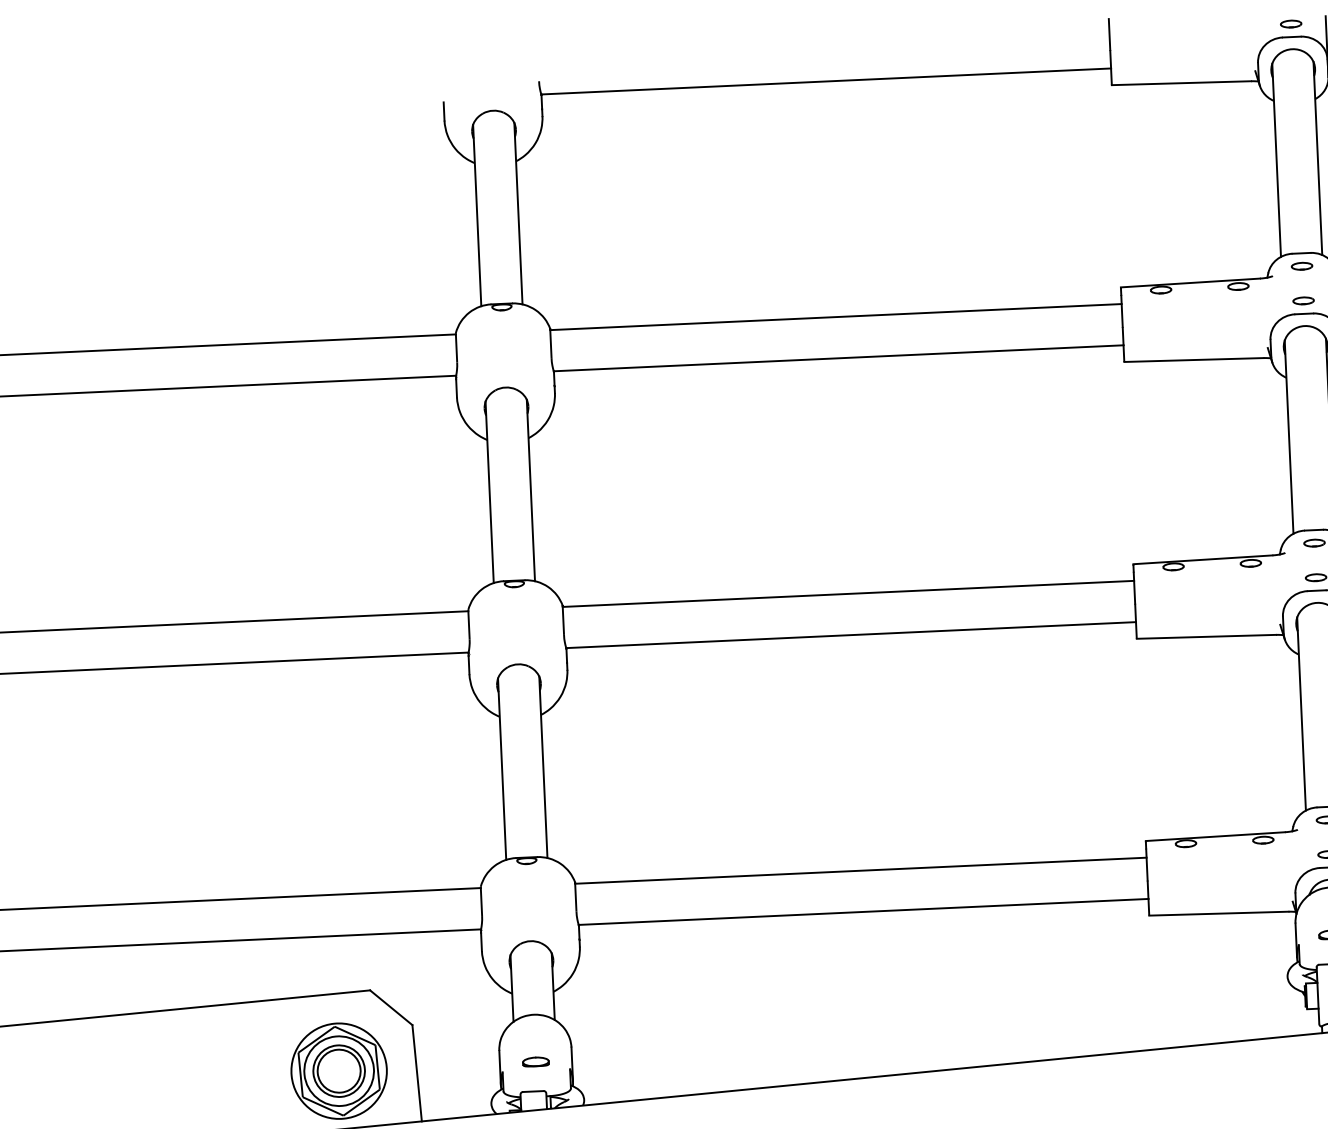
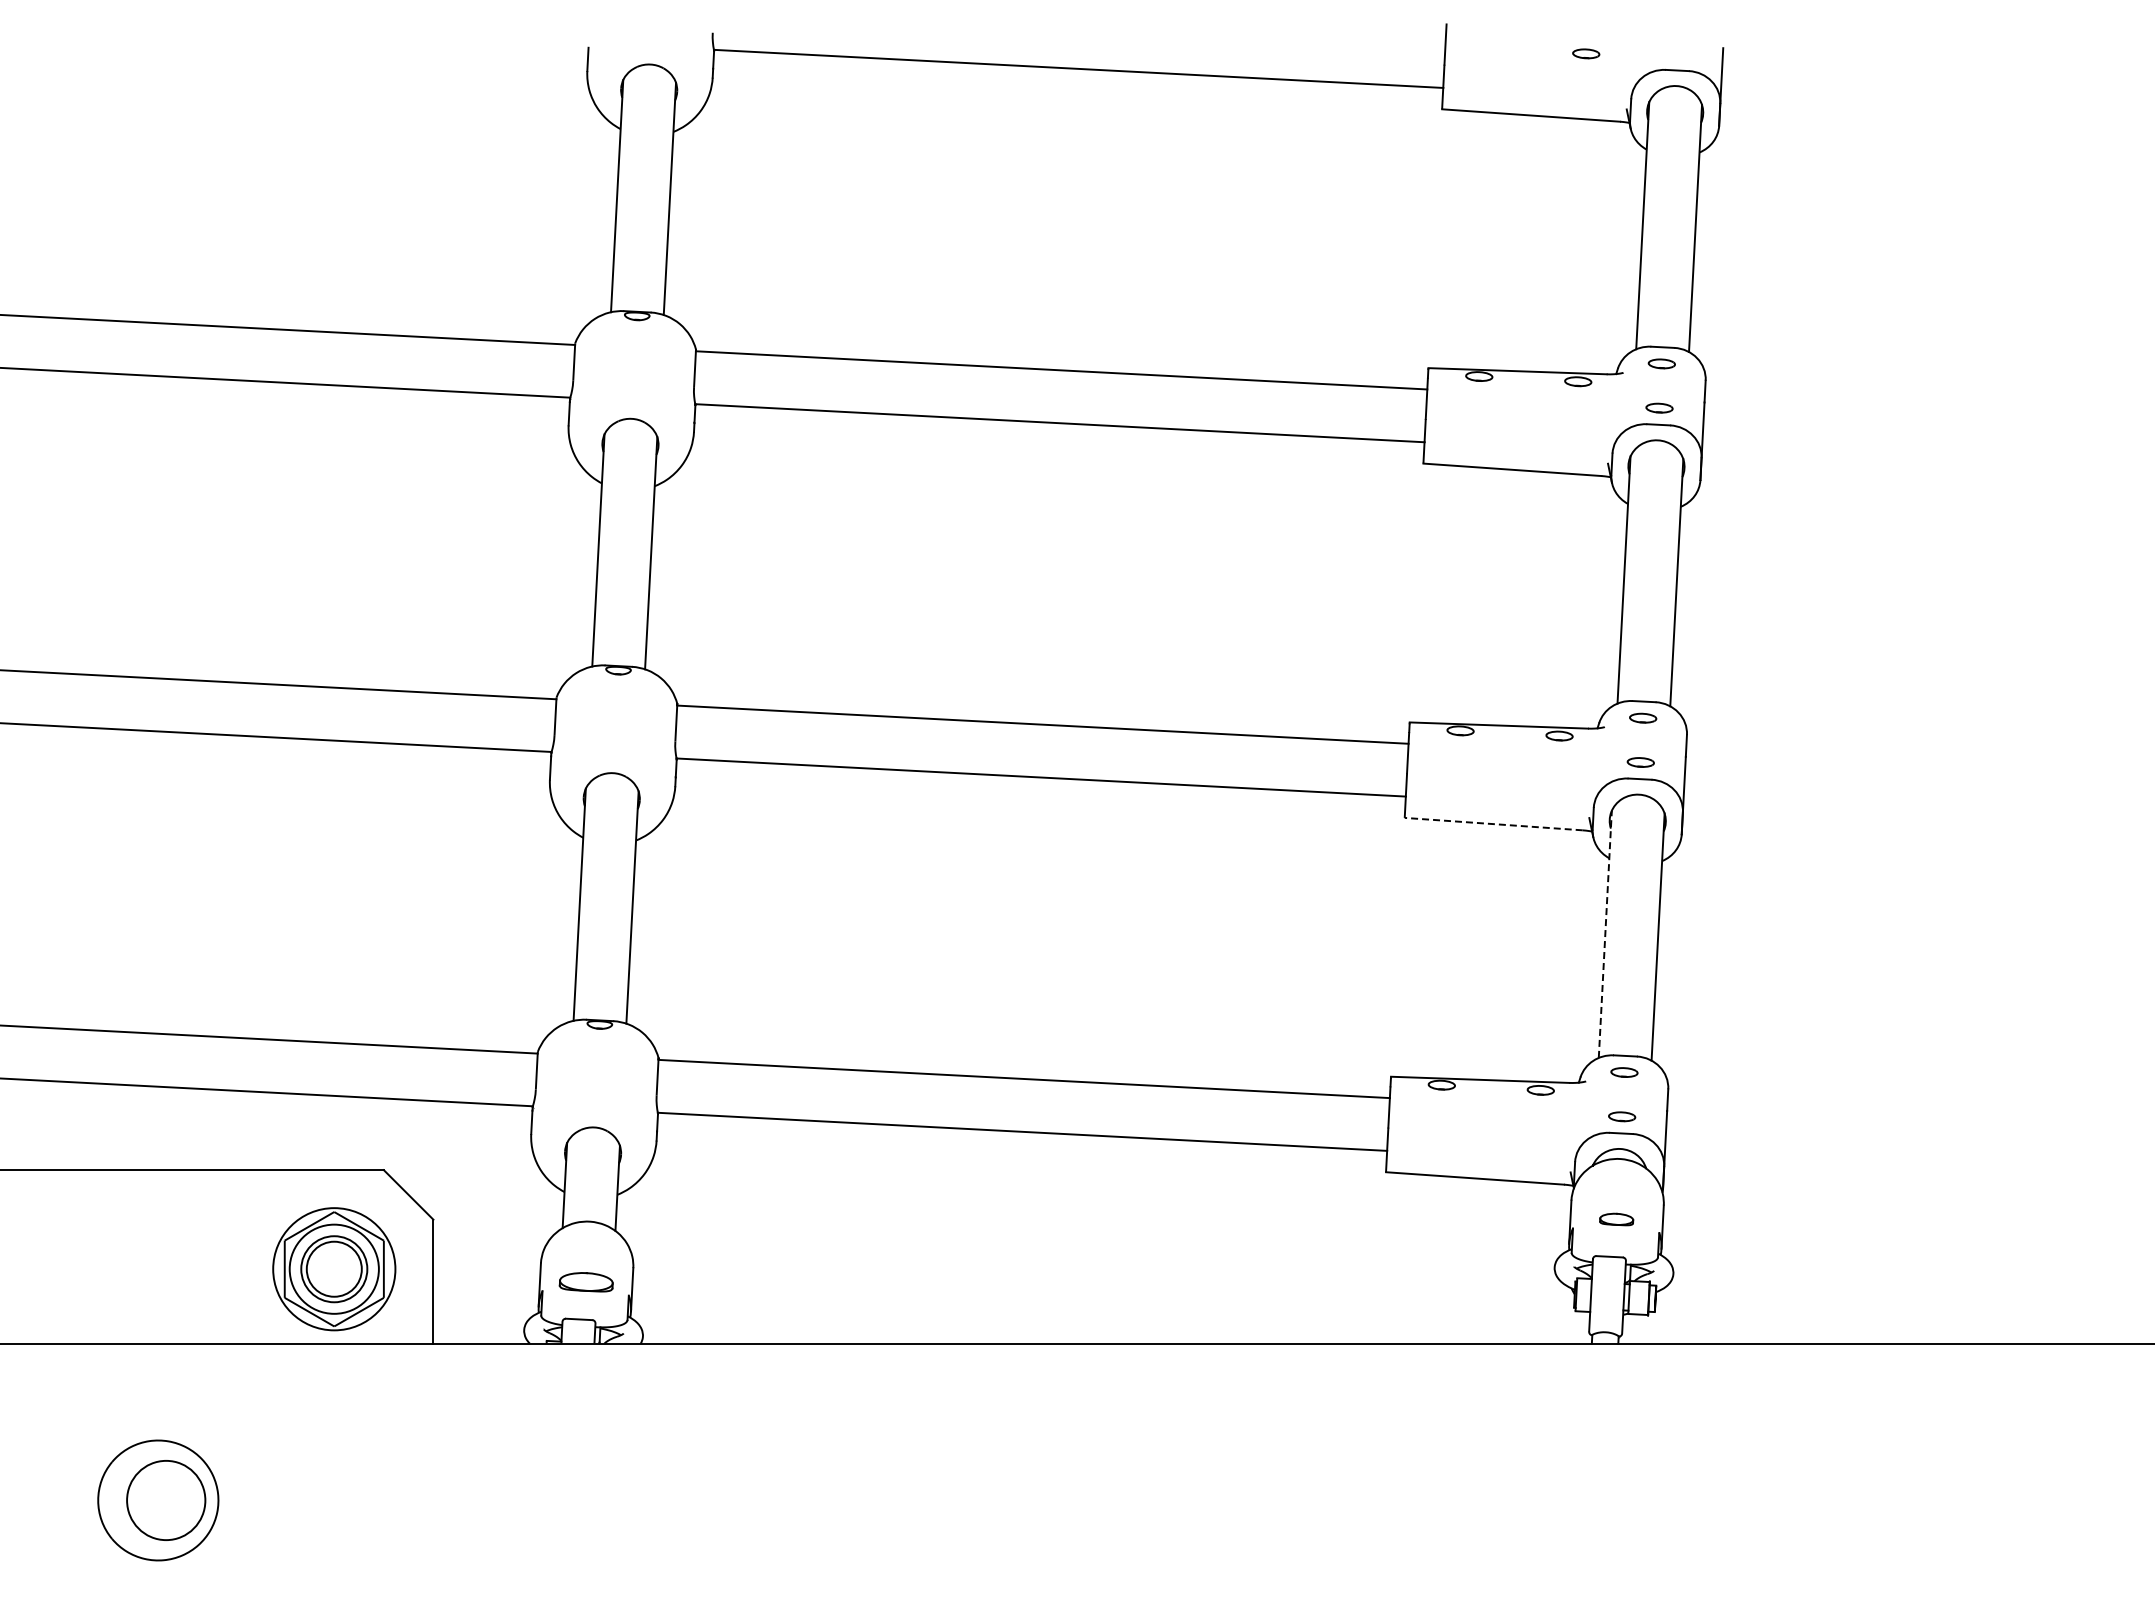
part: (1291, 23) -> (1586, 53), moved
line: (1206, 637) -> (1493, 824), solid -> dashed
line: (1301, 714) -> (1605, 934), solid -> dashed
part: (535, 1061) -> (585, 1281), size x1.6

